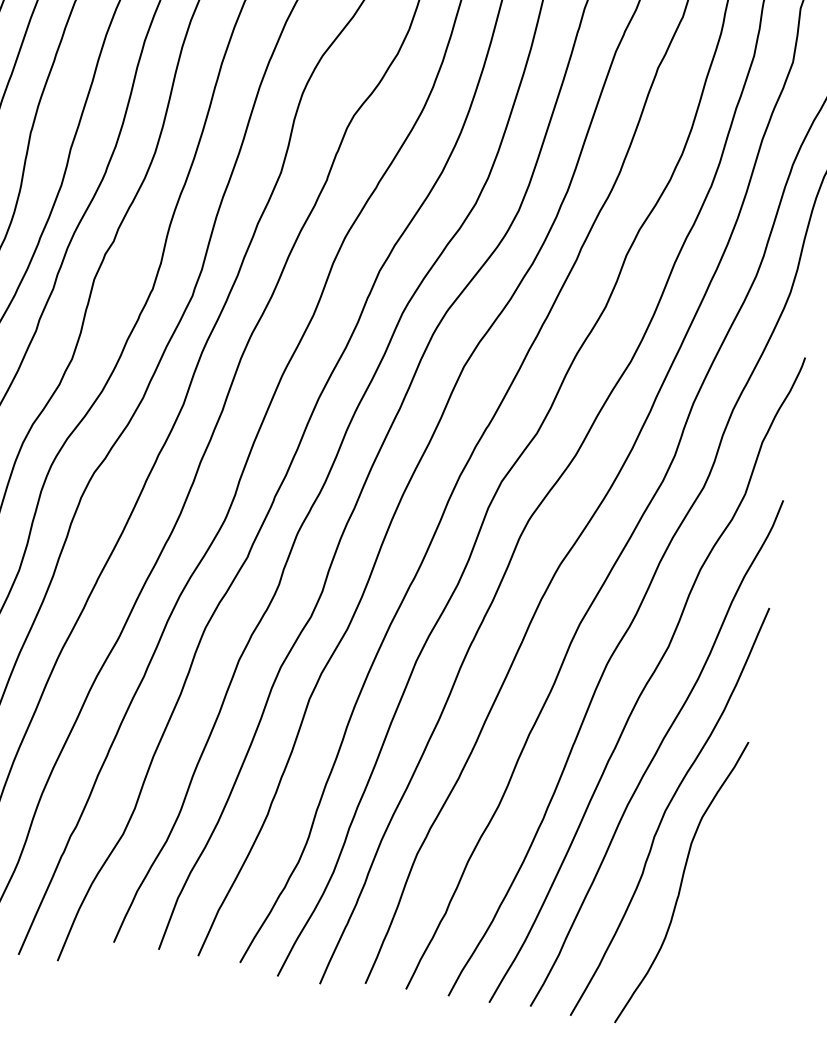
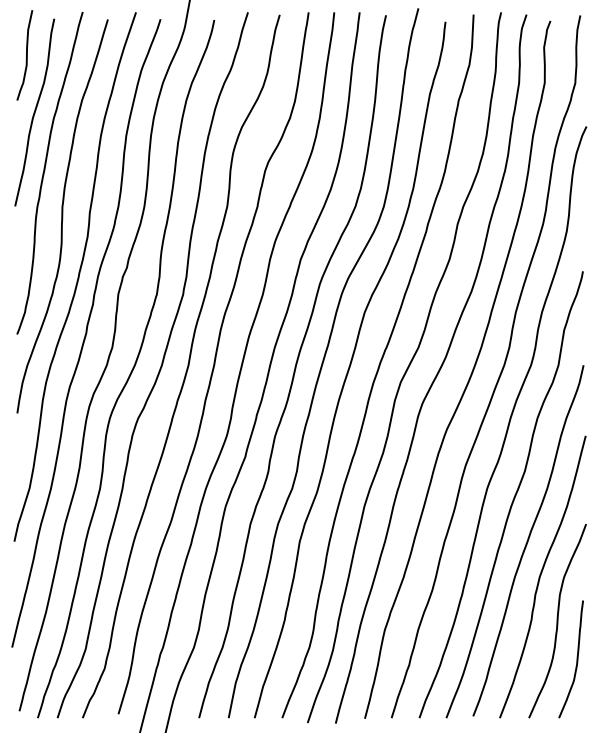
curve: (701, 945) -> (576, 659), added

